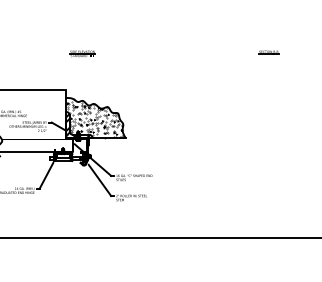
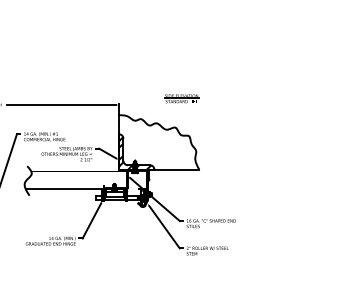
part: (82, 53) -> (181, 98), moved
hatch: (94, 118) -> (157, 143), removed

